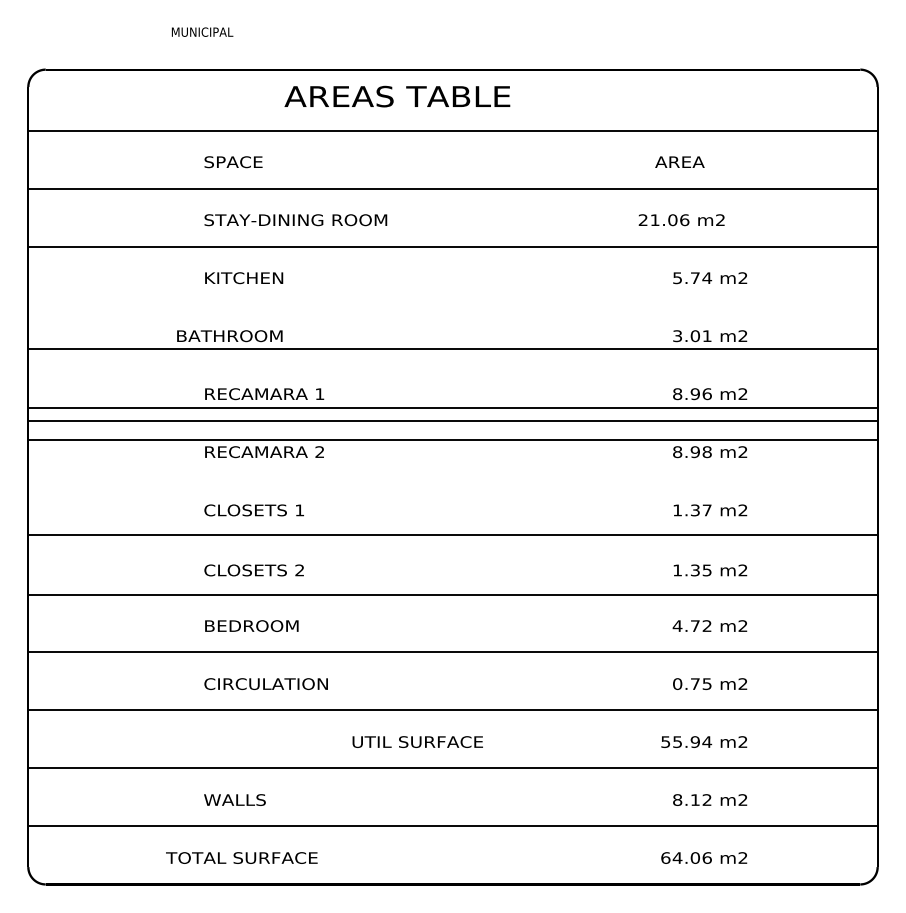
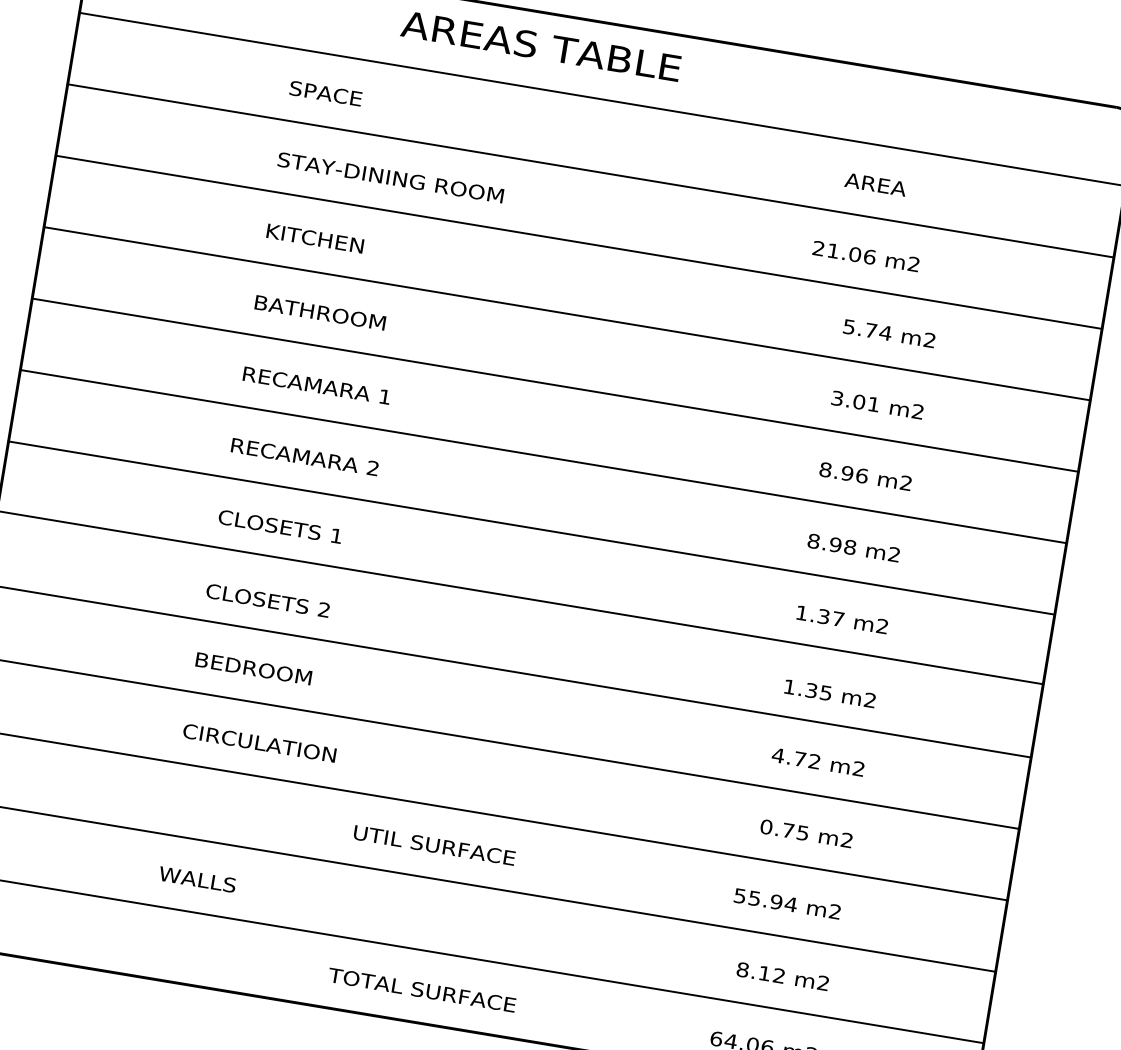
text: (229, 336) -> (319, 313), moved
line: (452, 348) -> (566, 313), moved
line: (452, 407) -> (554, 385), moved
line: (452, 439) -> (531, 527), moved
text: (241, 857) -> (421, 989), moved

